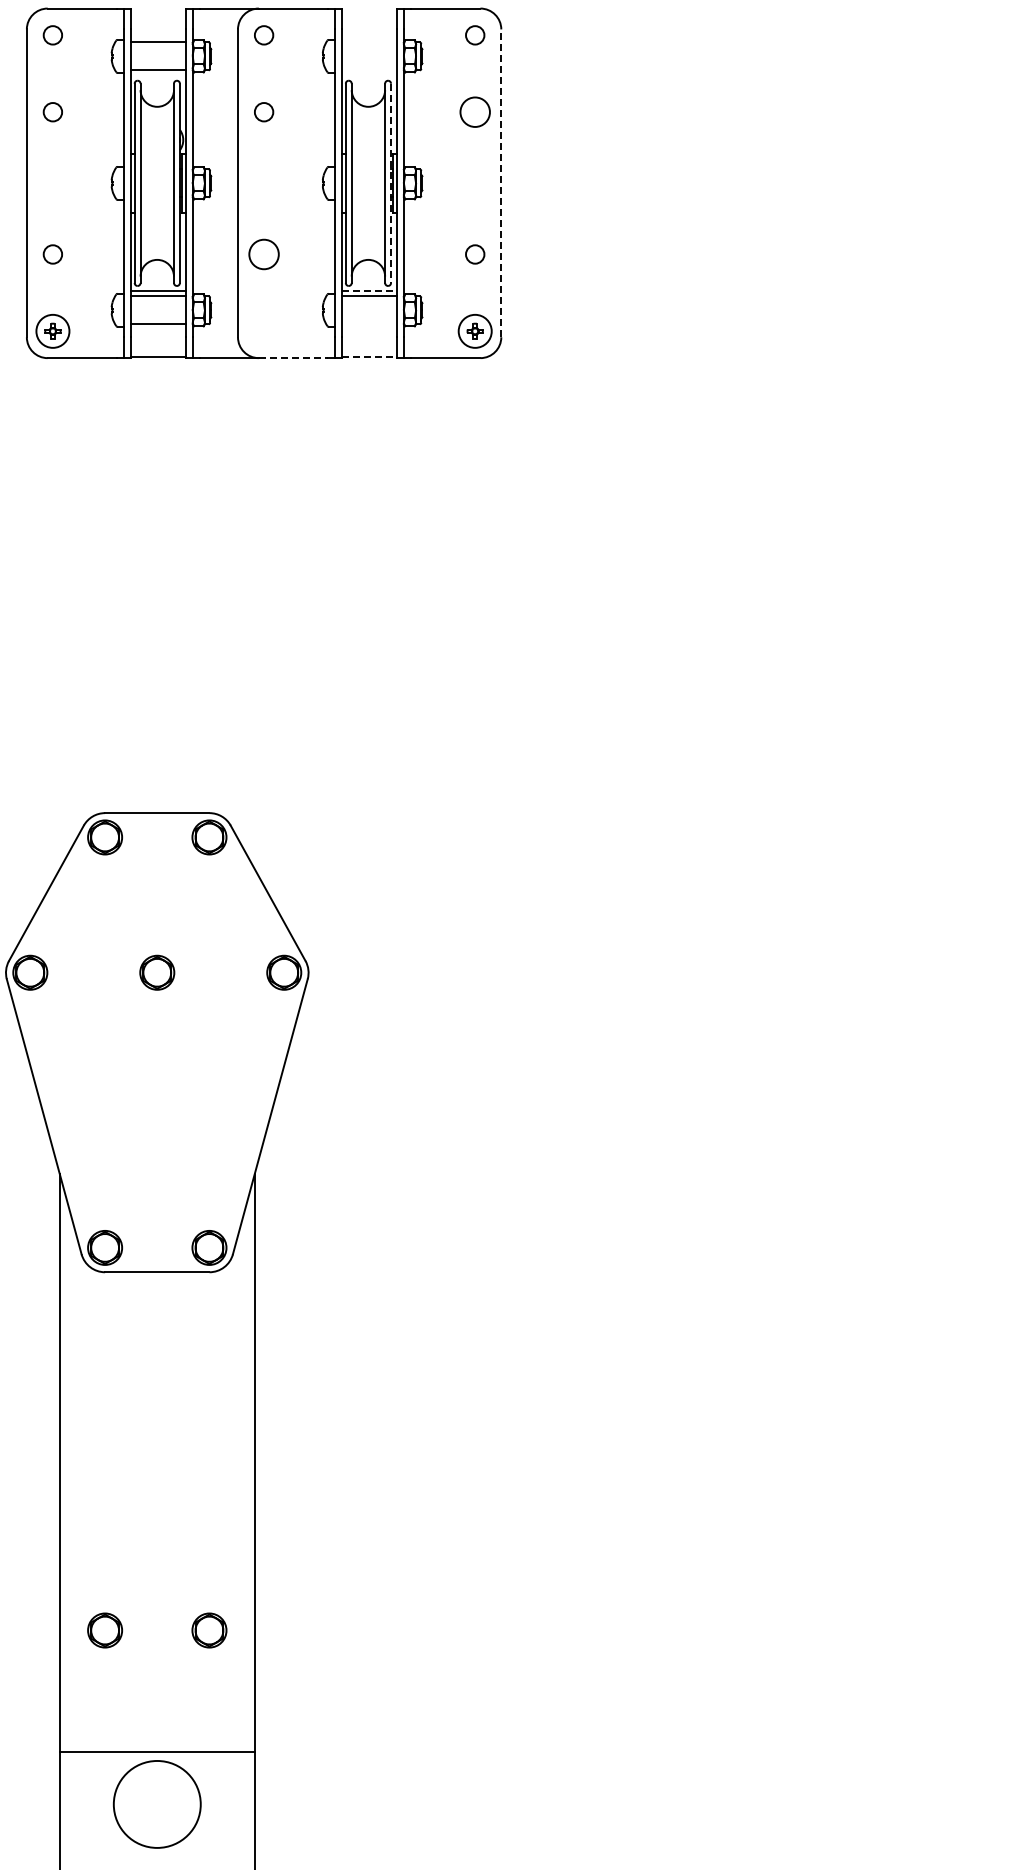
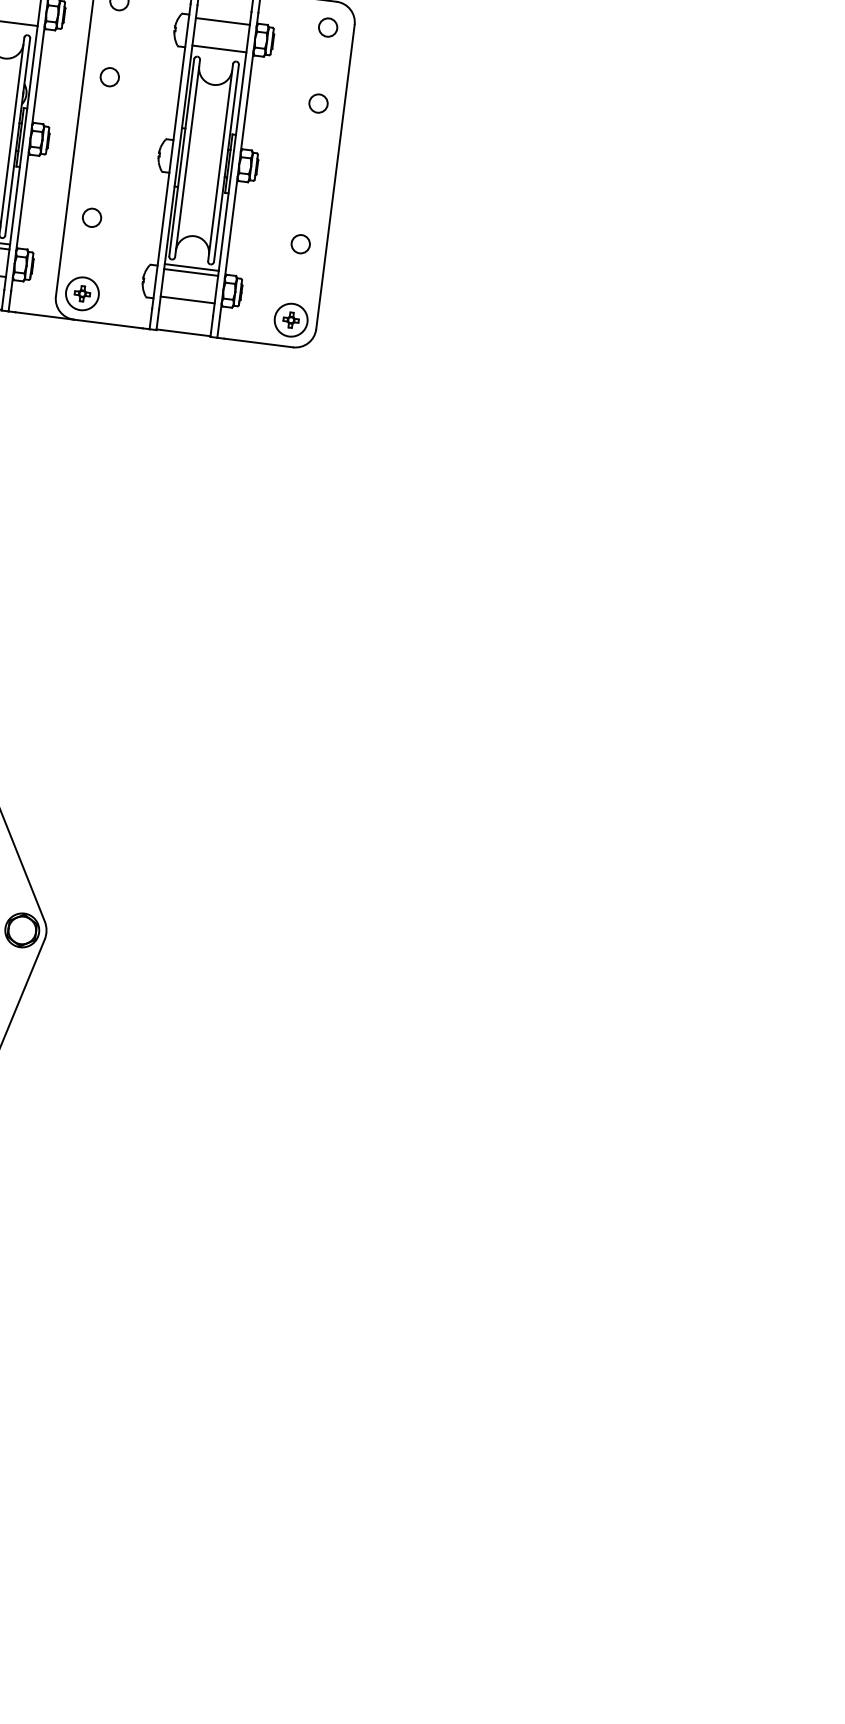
line: (369, 42) -> (222, 21), added
line: (369, 70) -> (219, 49), added
circle: (475, 112) -> (318, 103), size x0.62
line: (391, 183) -> (226, 163), dashed -> solid
line: (501, 183) -> (335, 177), dashed -> solid
circle: (263, 254) -> (91, 217), size x0.62
line: (370, 291) -> (192, 267), dashed -> solid
line: (369, 324) -> (187, 300), added
part: (263, 331) -> (81, 293), added
line: (370, 357) -> (184, 332), dashed -> solid
line: (293, 358) -> (108, 324), dashed -> solid

